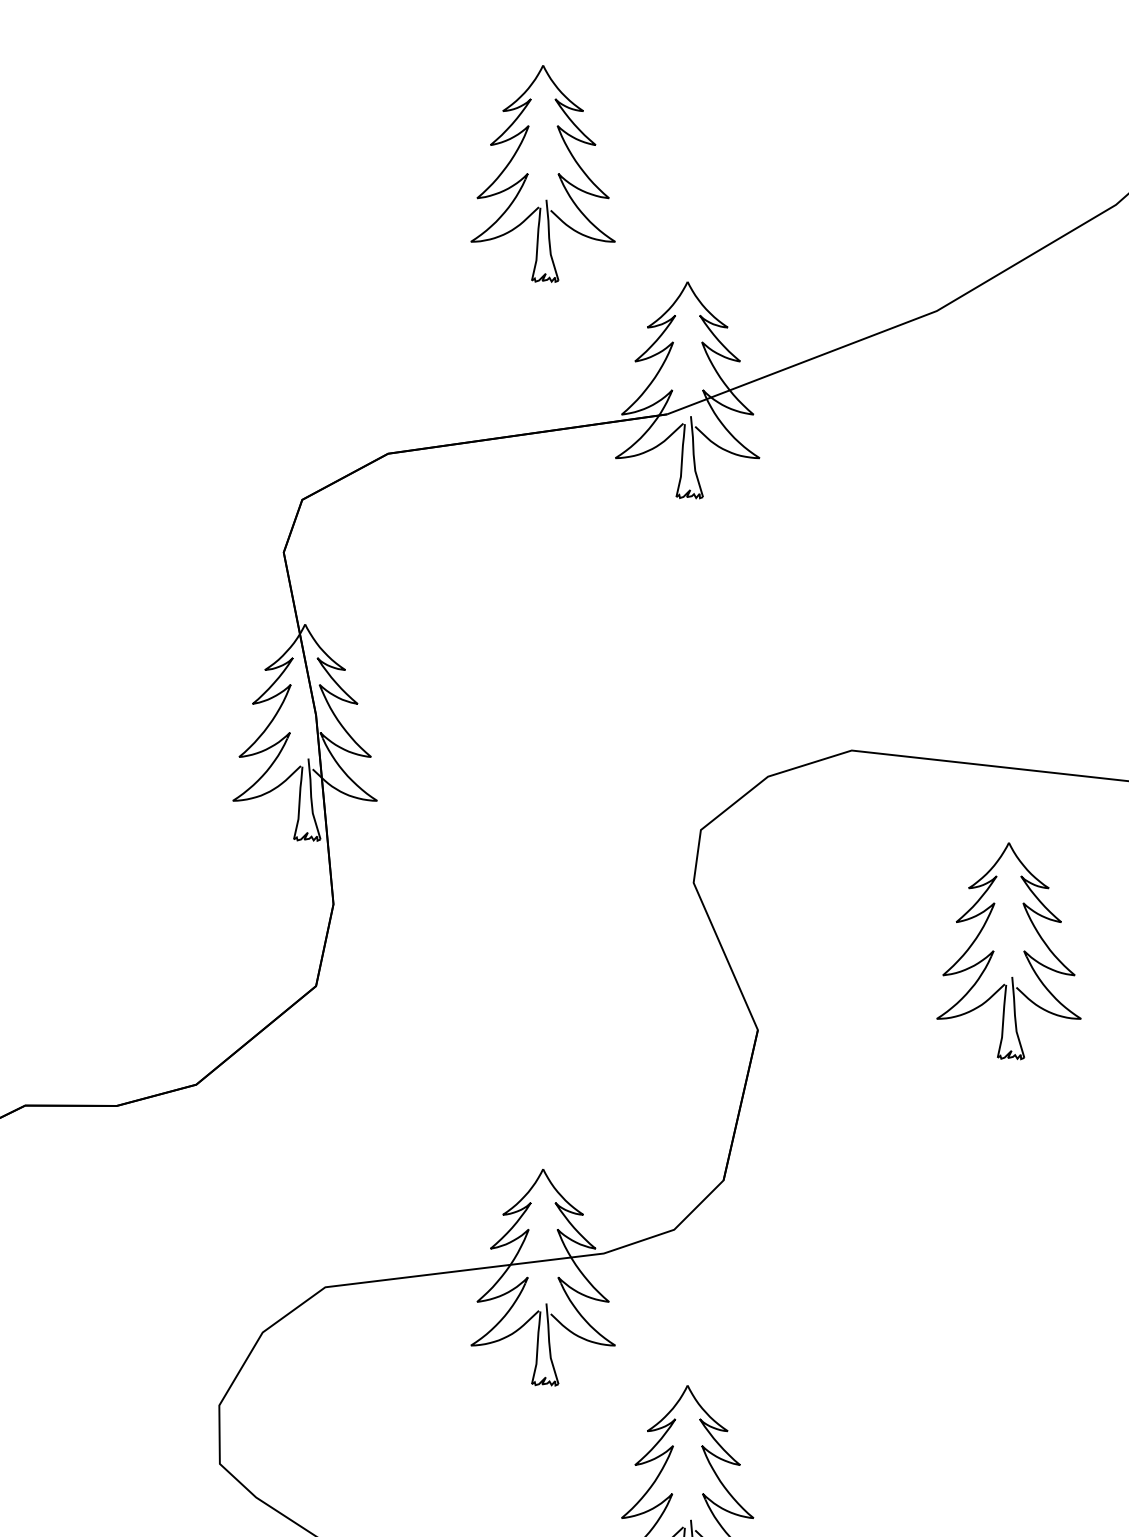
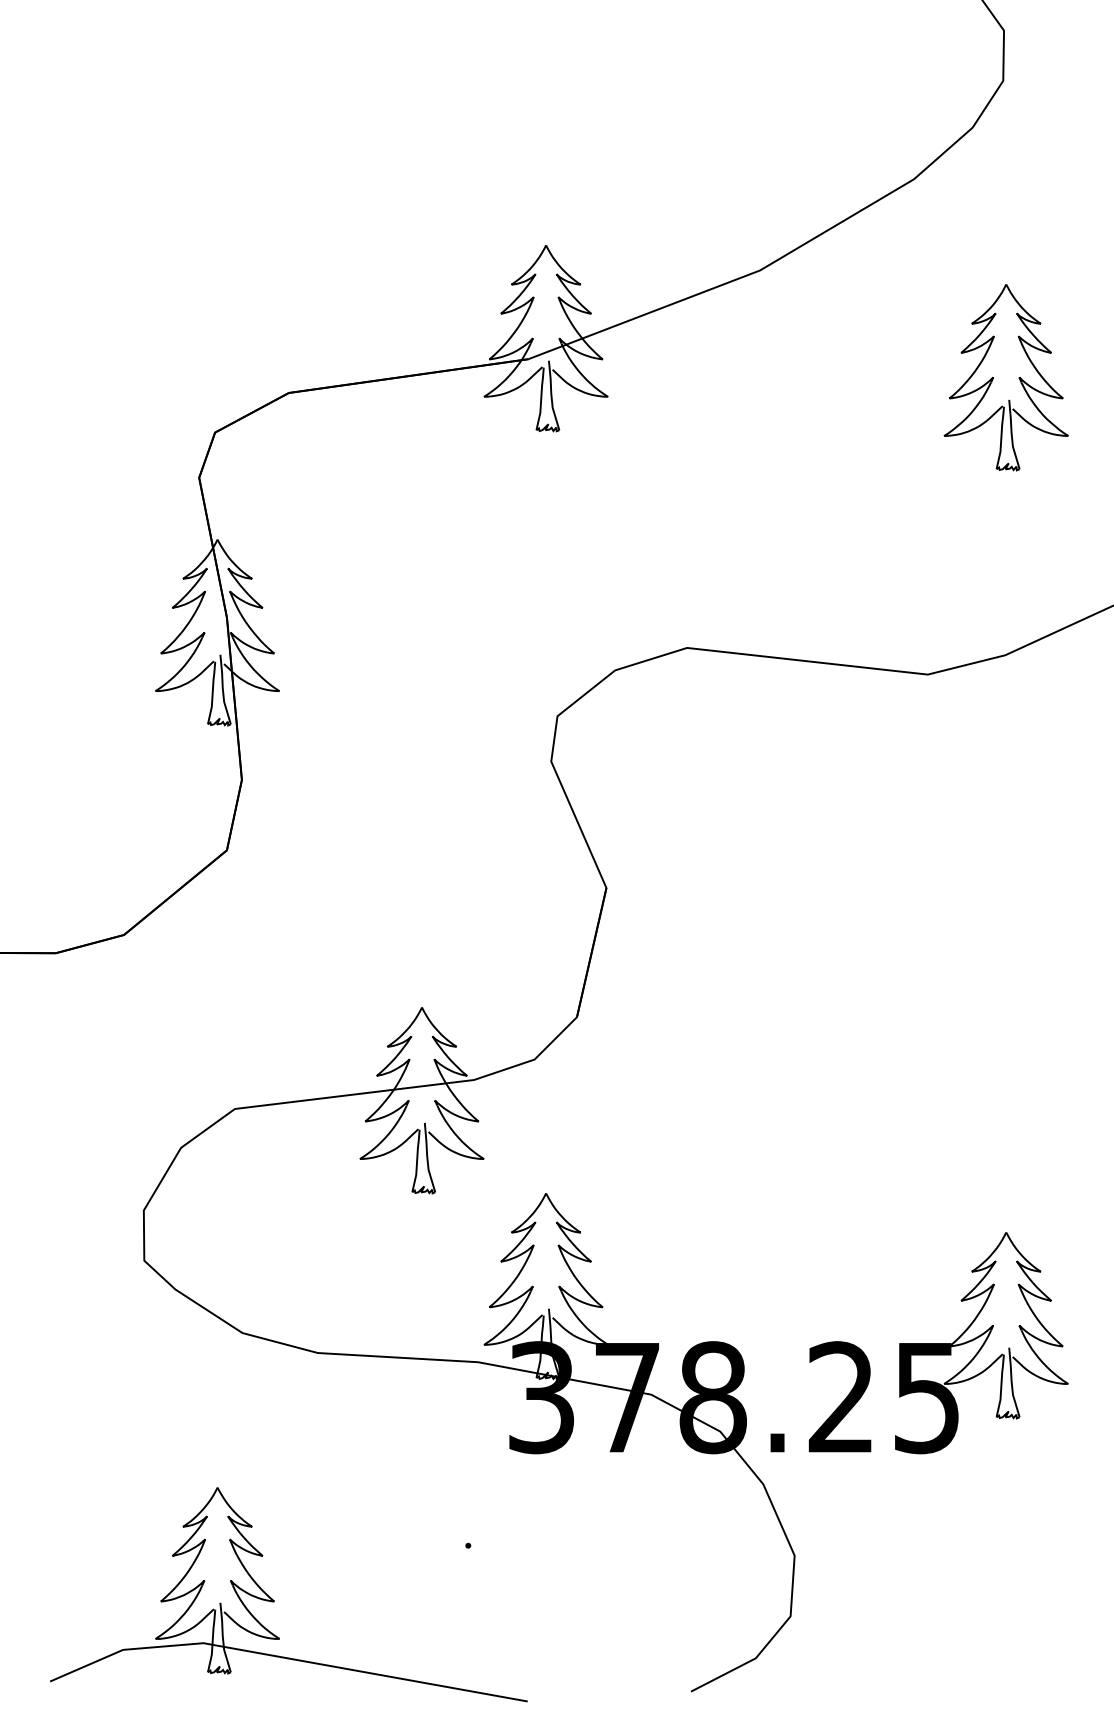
part: (528, 173) -> (409, 152), removed
part: (994, 951) -> (809, 820), removed

